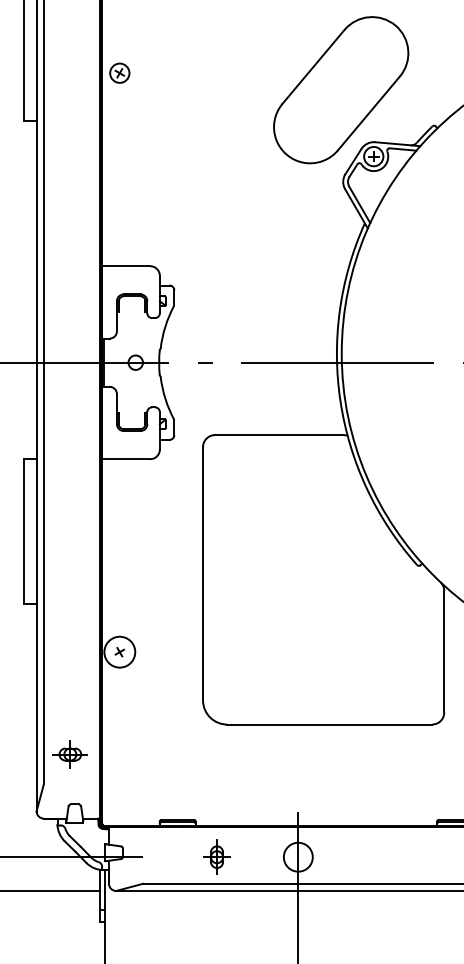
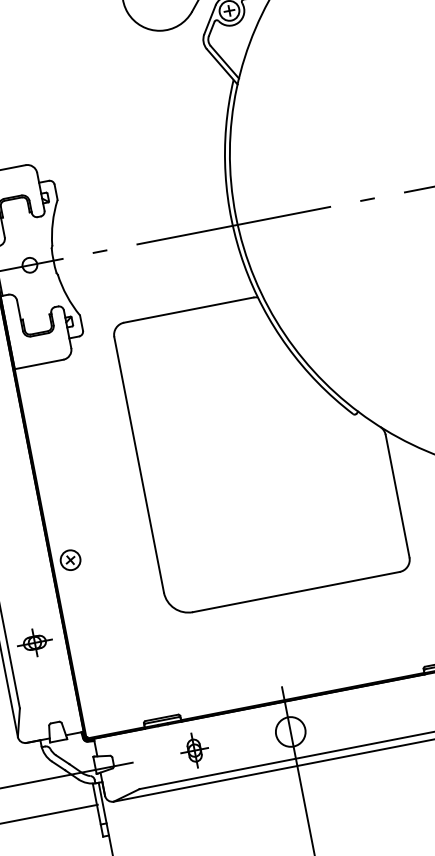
circle: (119, 651) -> (70, 559), size x0.62
part: (69, 754) -> (34, 643), moved
part: (216, 856) -> (193, 750), moved

